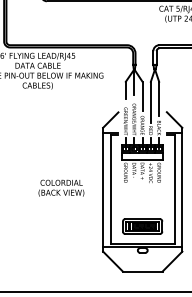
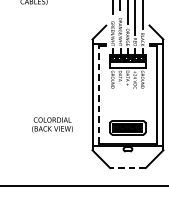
text: (61, 187) -> (52, 124), moved
line: (110, 189) -> (99, 94), solid -> dashed
line: (142, 271) -> (127, 168), solid -> dashed

